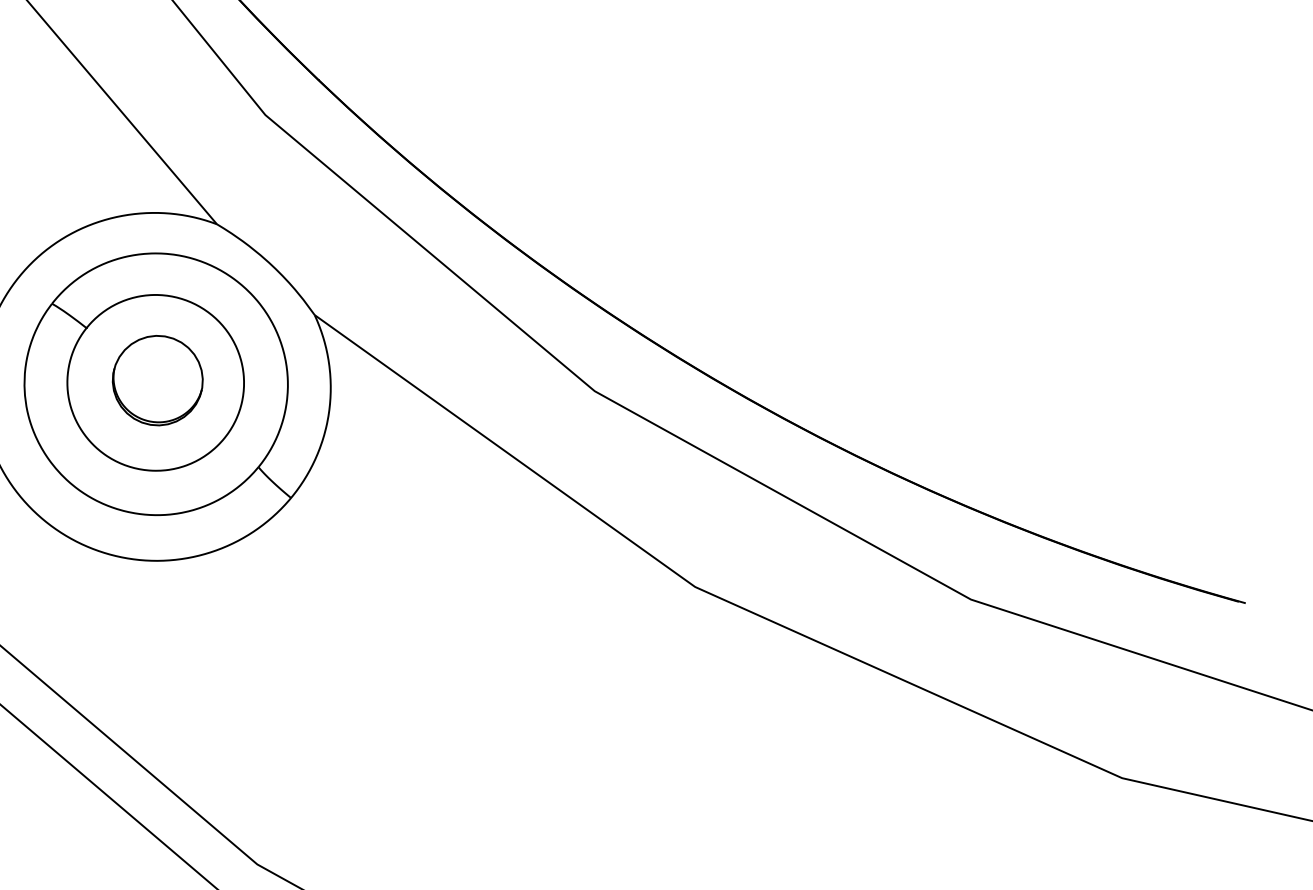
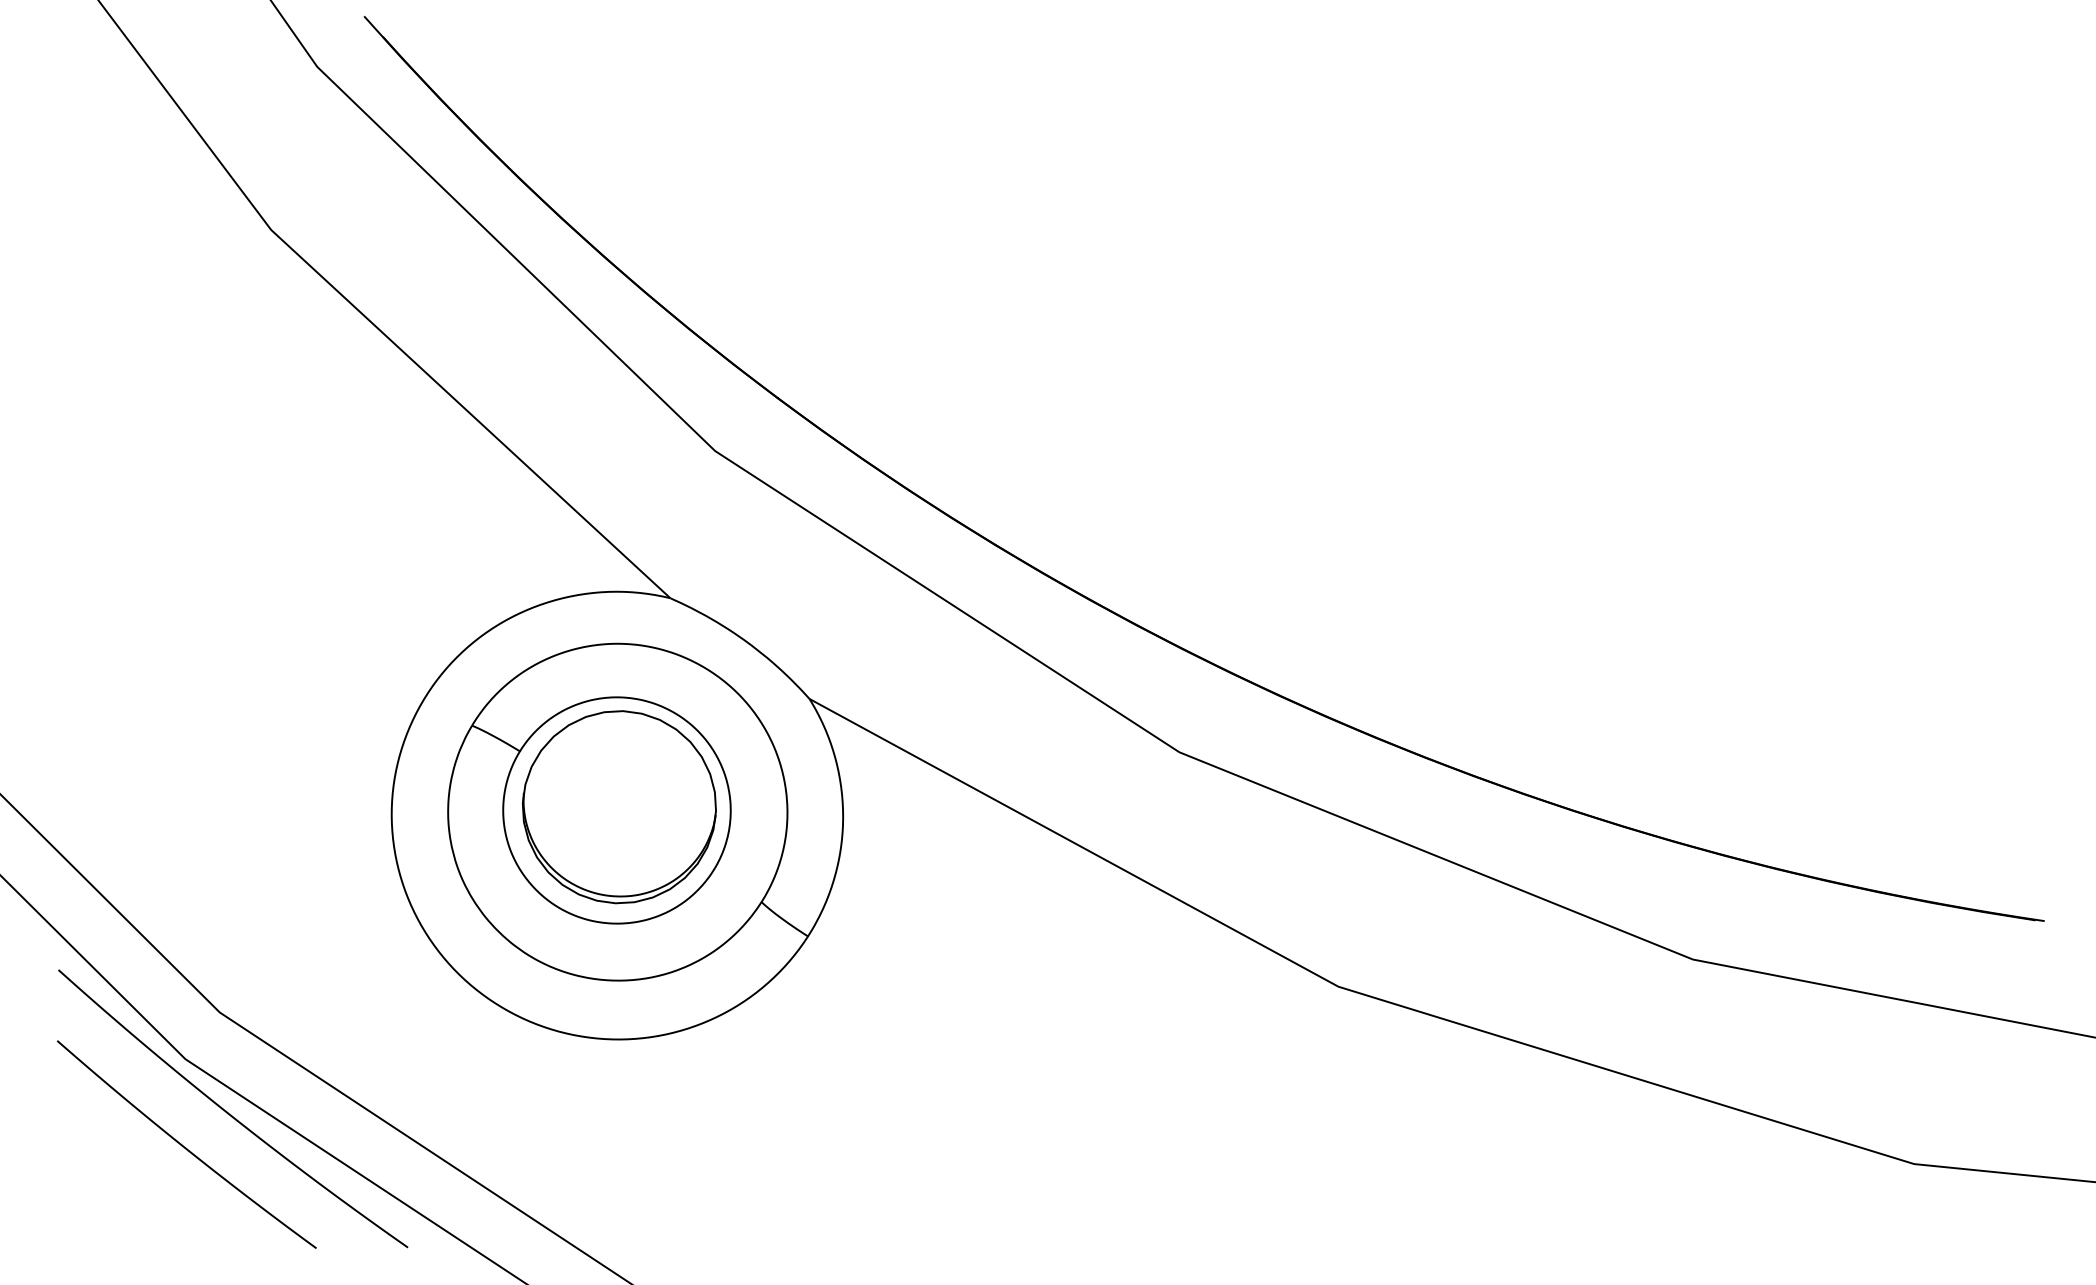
part: (157, 380) -> (618, 807), size x1.67

